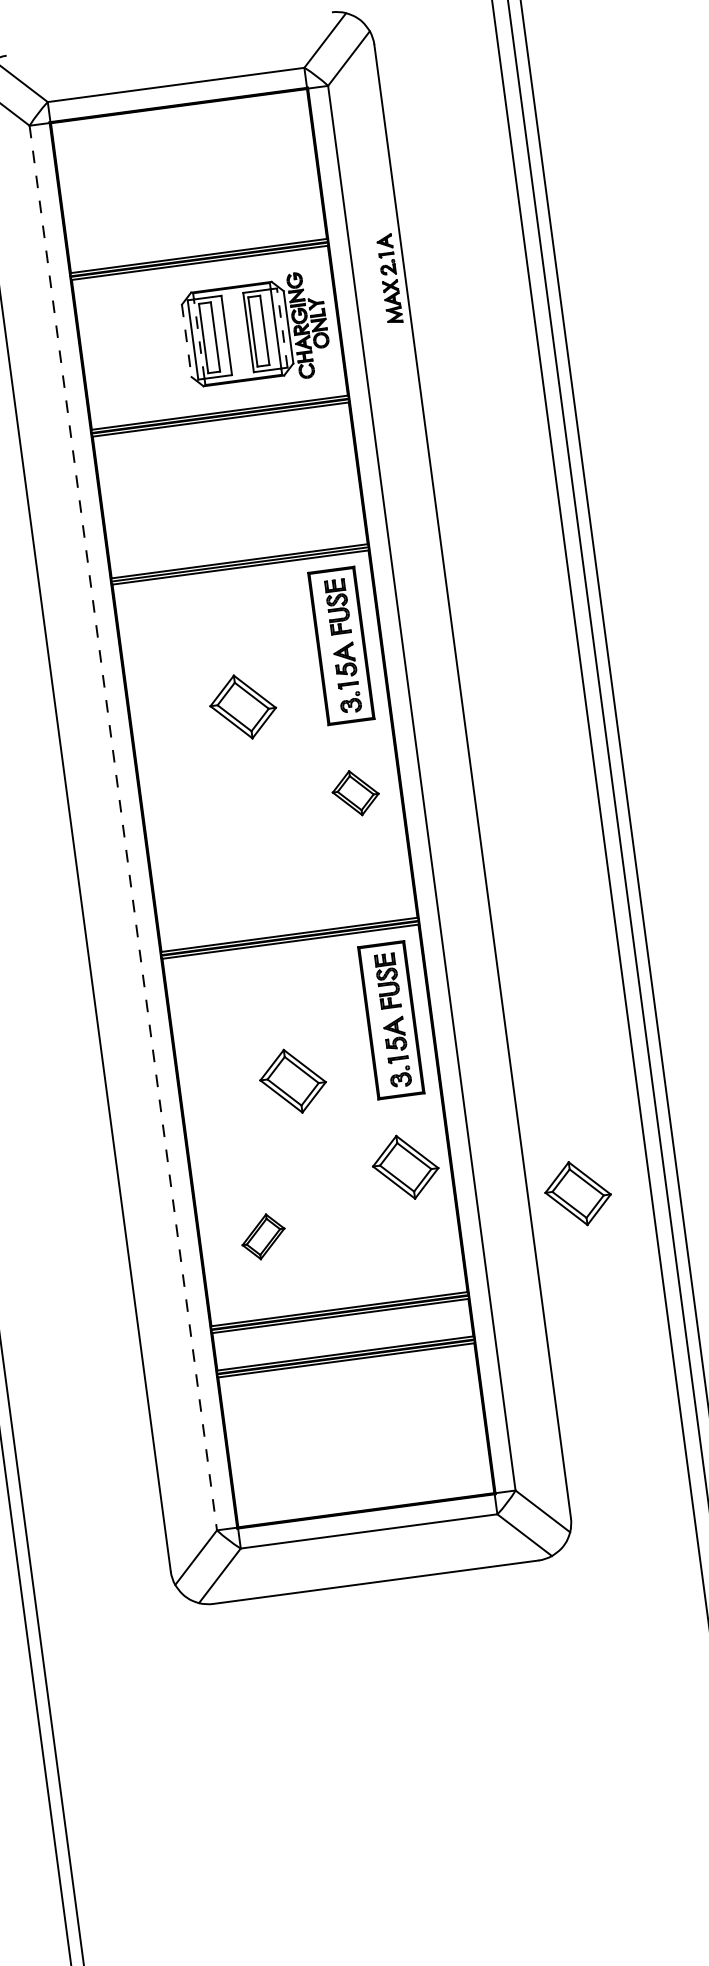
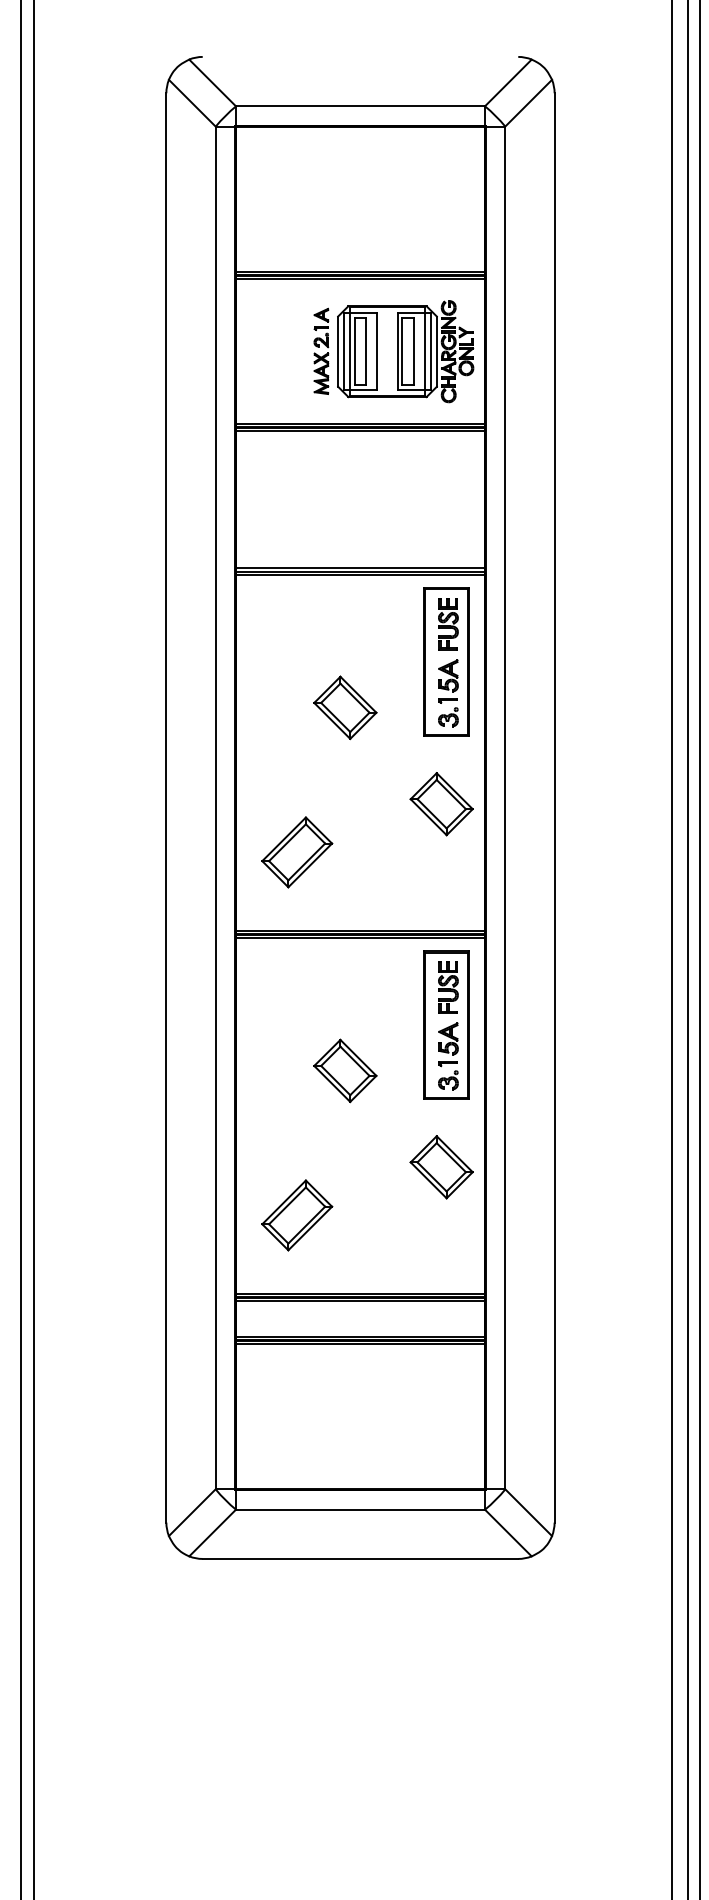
part: (389, 277) -> (321, 350), moved
line: (281, 328) -> (430, 351), dashed -> solid
line: (199, 339) -> (350, 351), dashed -> solid
line: (187, 341) -> (338, 352), dashed -> solid
part: (355, 793) -> (441, 804), size x1.43
line: (123, 828) -> (215, 808), dashed -> solid
part: (213, 862) -> (297, 852), added
part: (577, 1193) -> (602, 1214), removed
part: (263, 1236) -> (297, 1215), size x1.67

